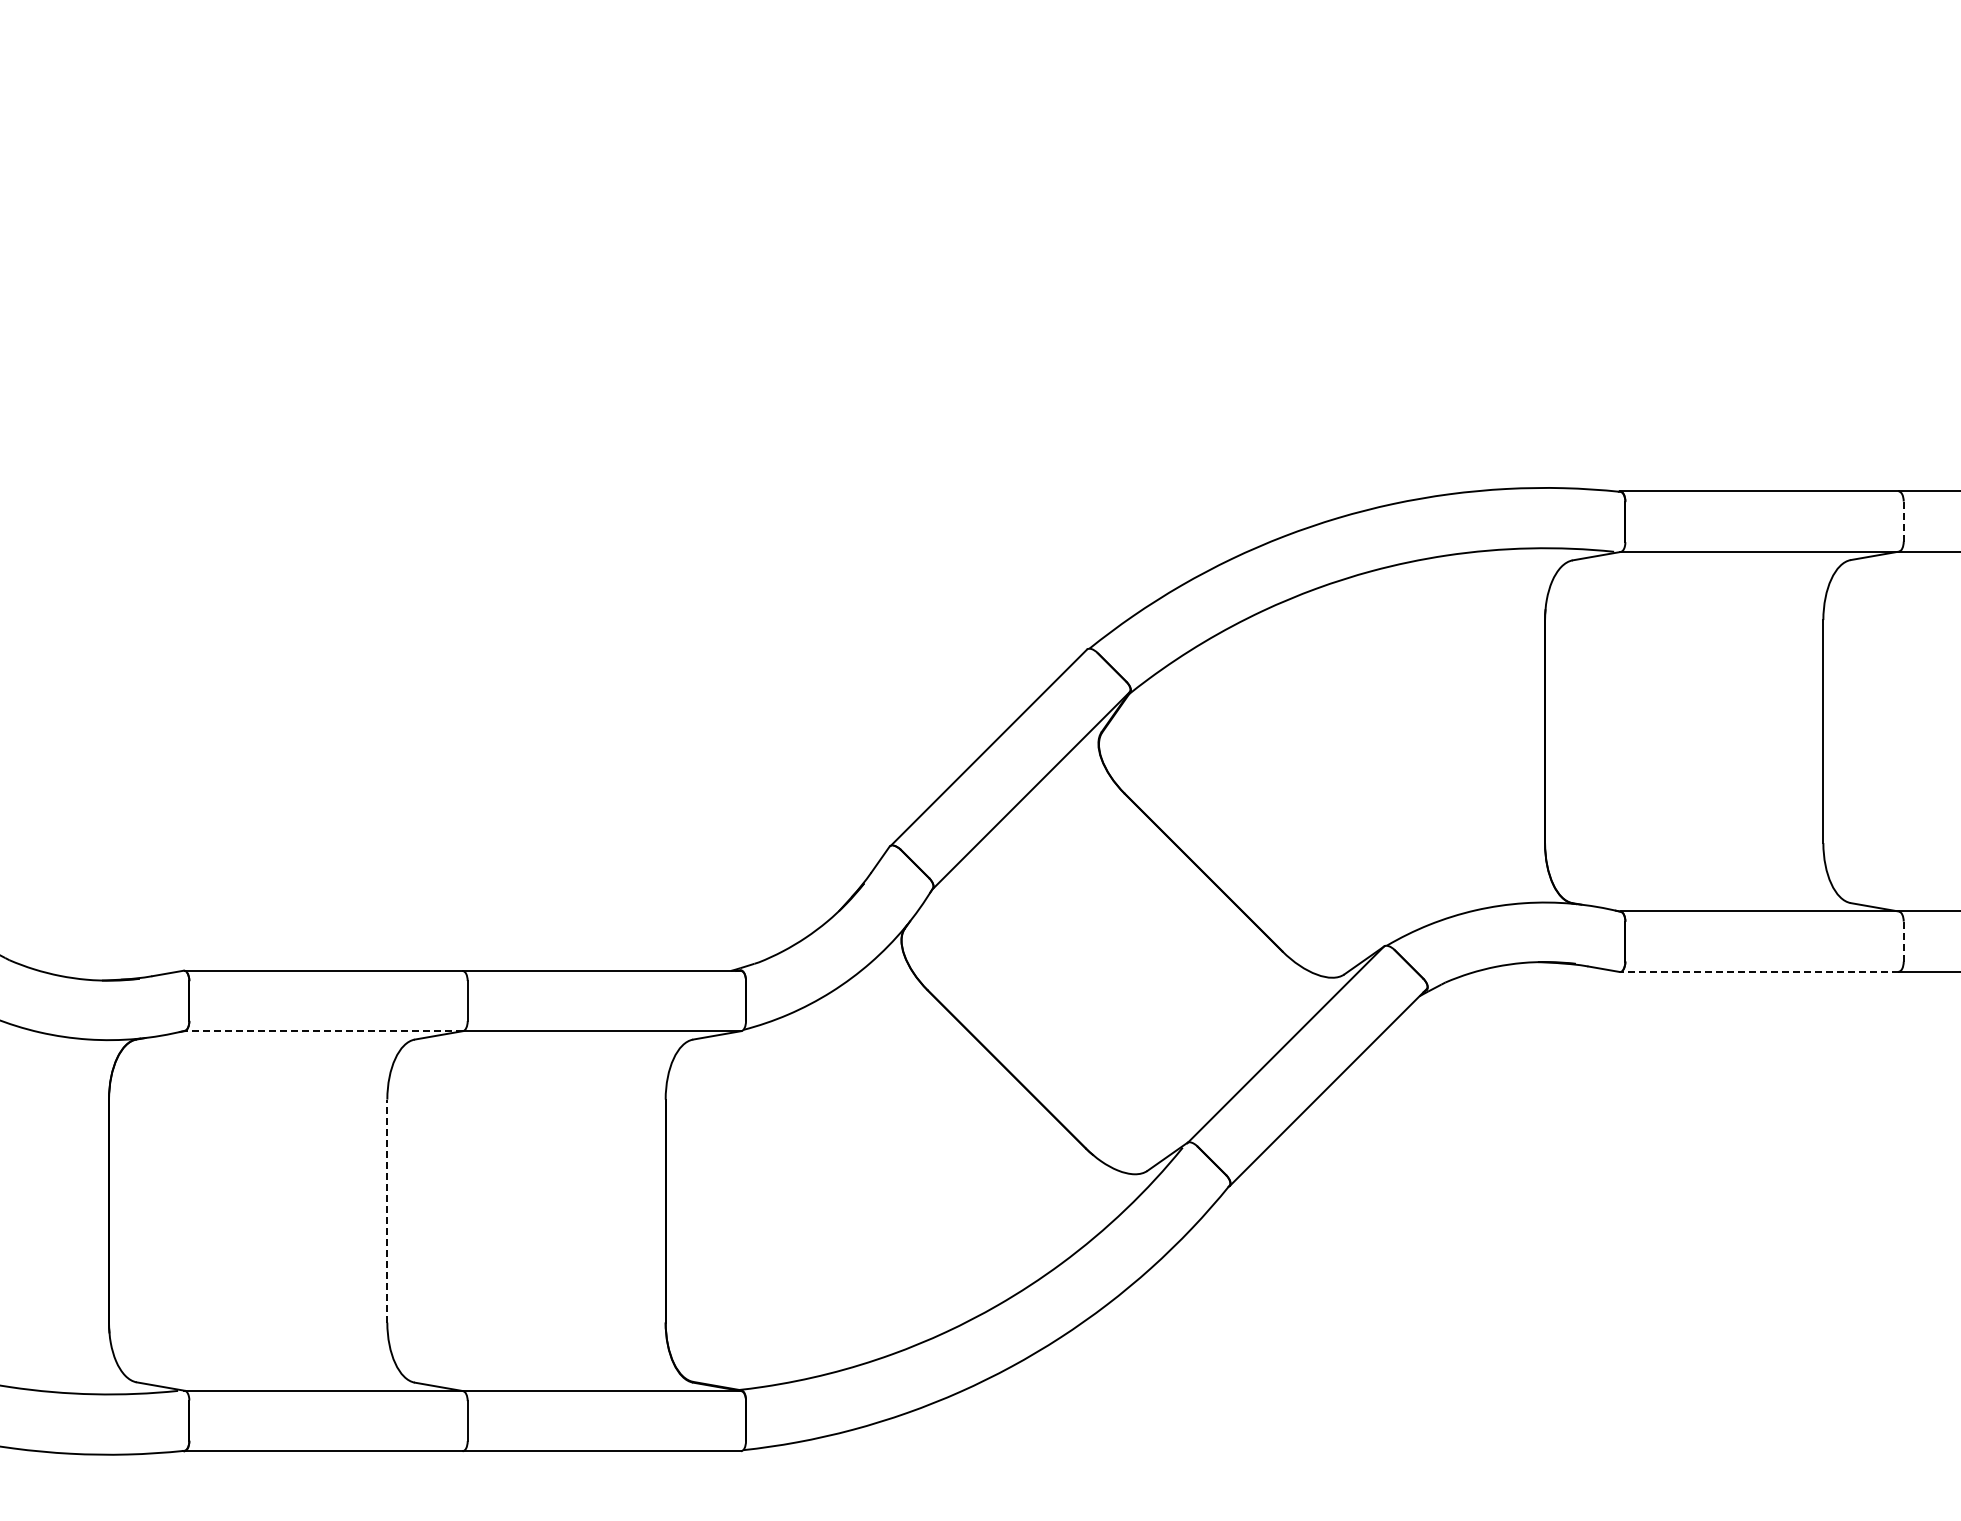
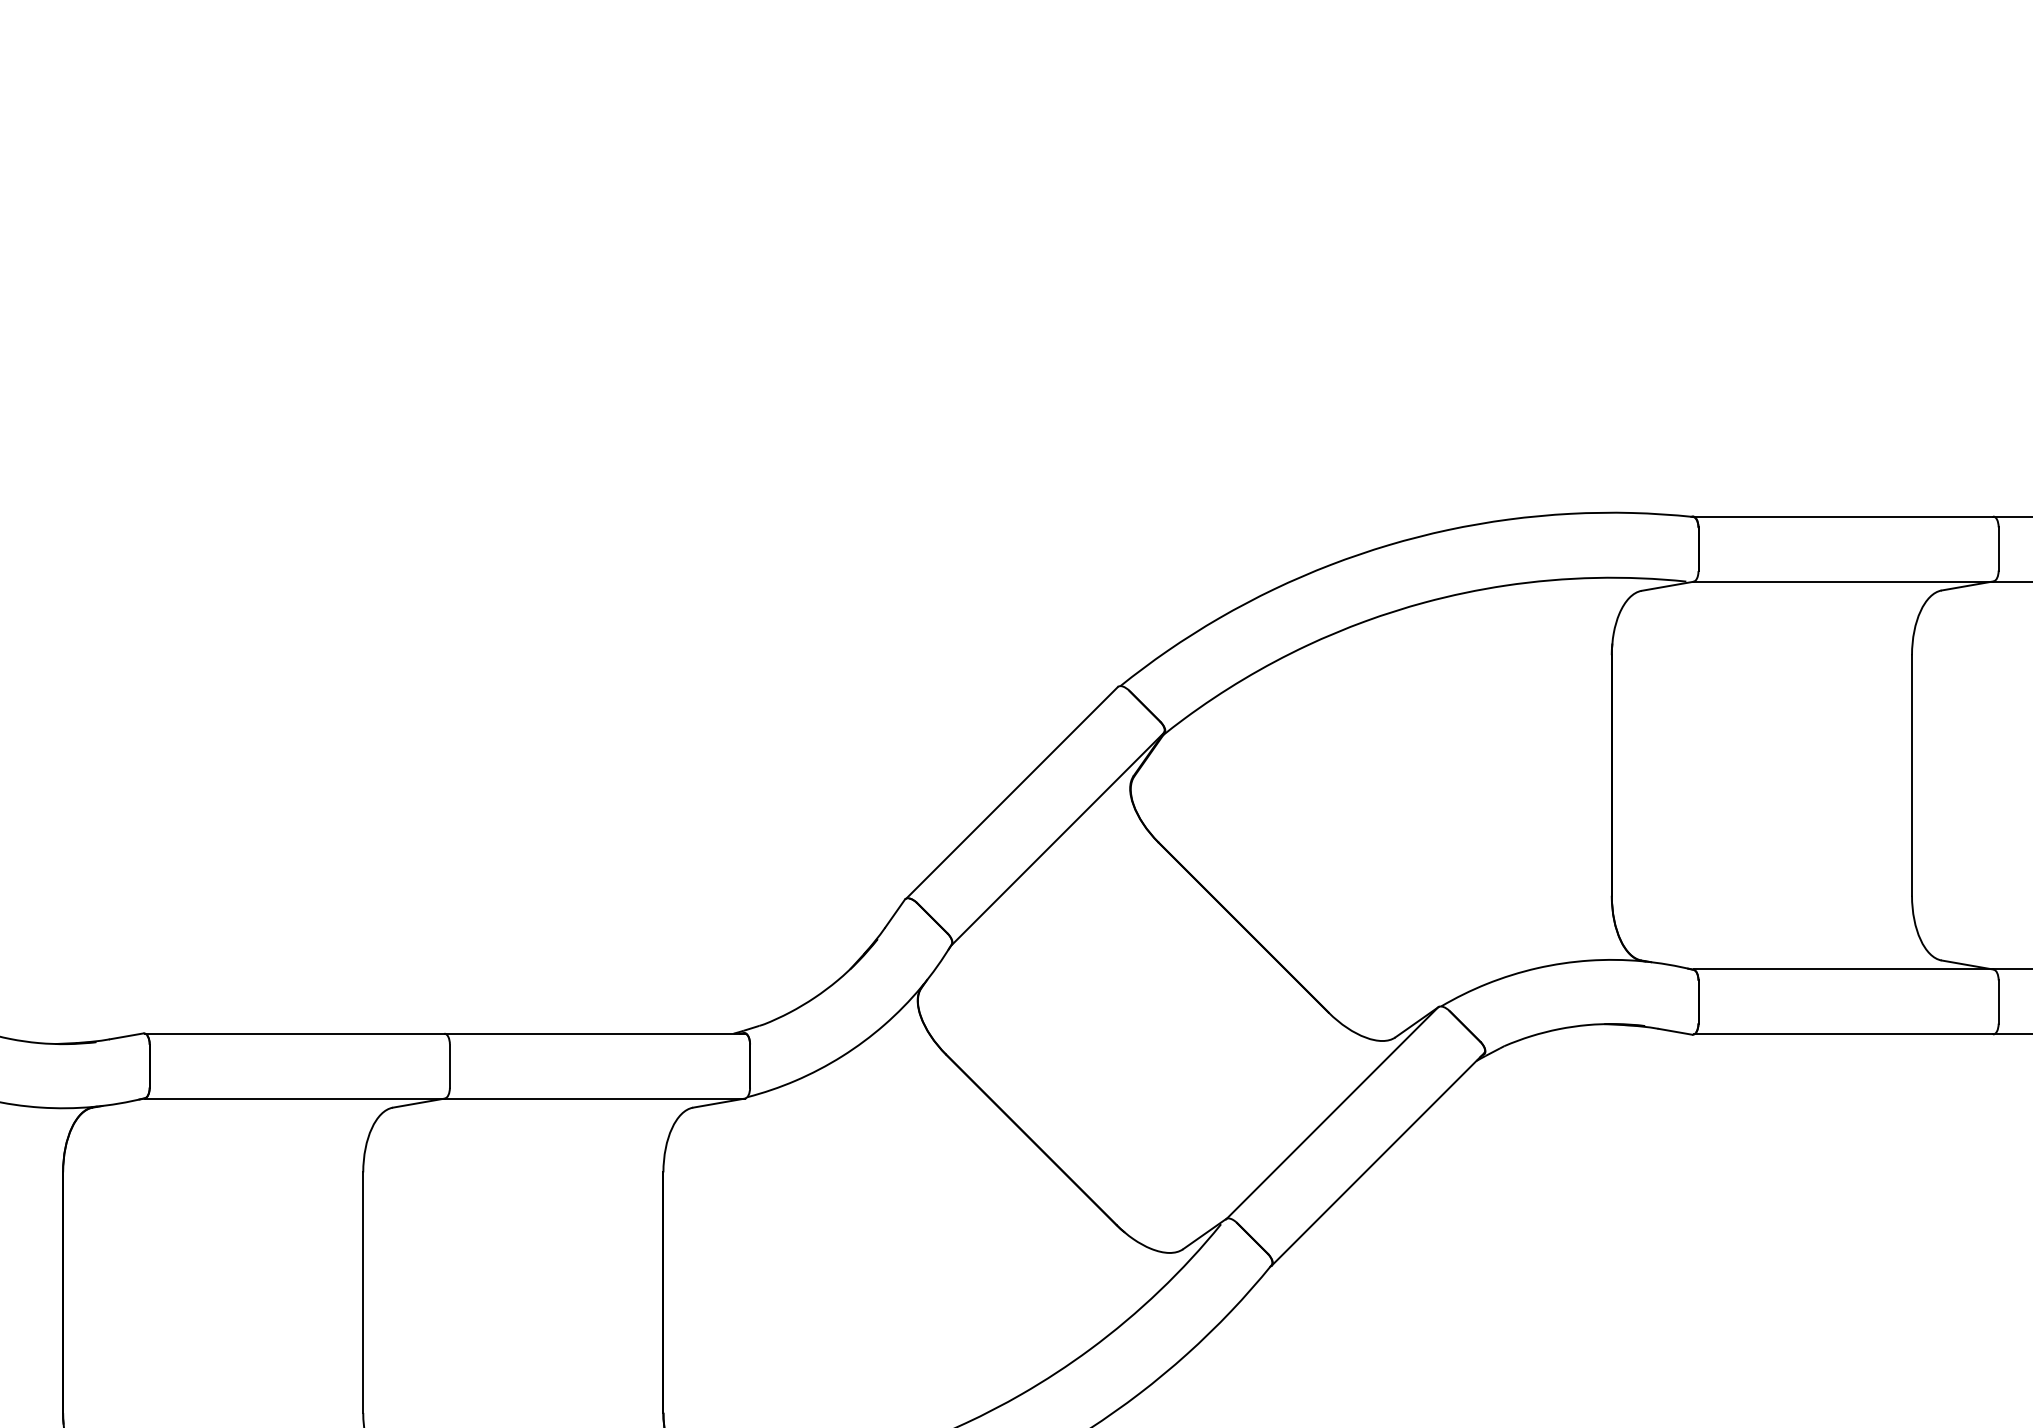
line: (1903, 521) -> (1998, 548), dashed -> solid
line: (1903, 941) -> (1998, 1001), dashed -> solid
line: (1760, 971) -> (1844, 1034), dashed -> solid
line: (324, 1031) -> (295, 1098), dashed -> solid
line: (387, 1211) -> (363, 1293), dashed -> solid

